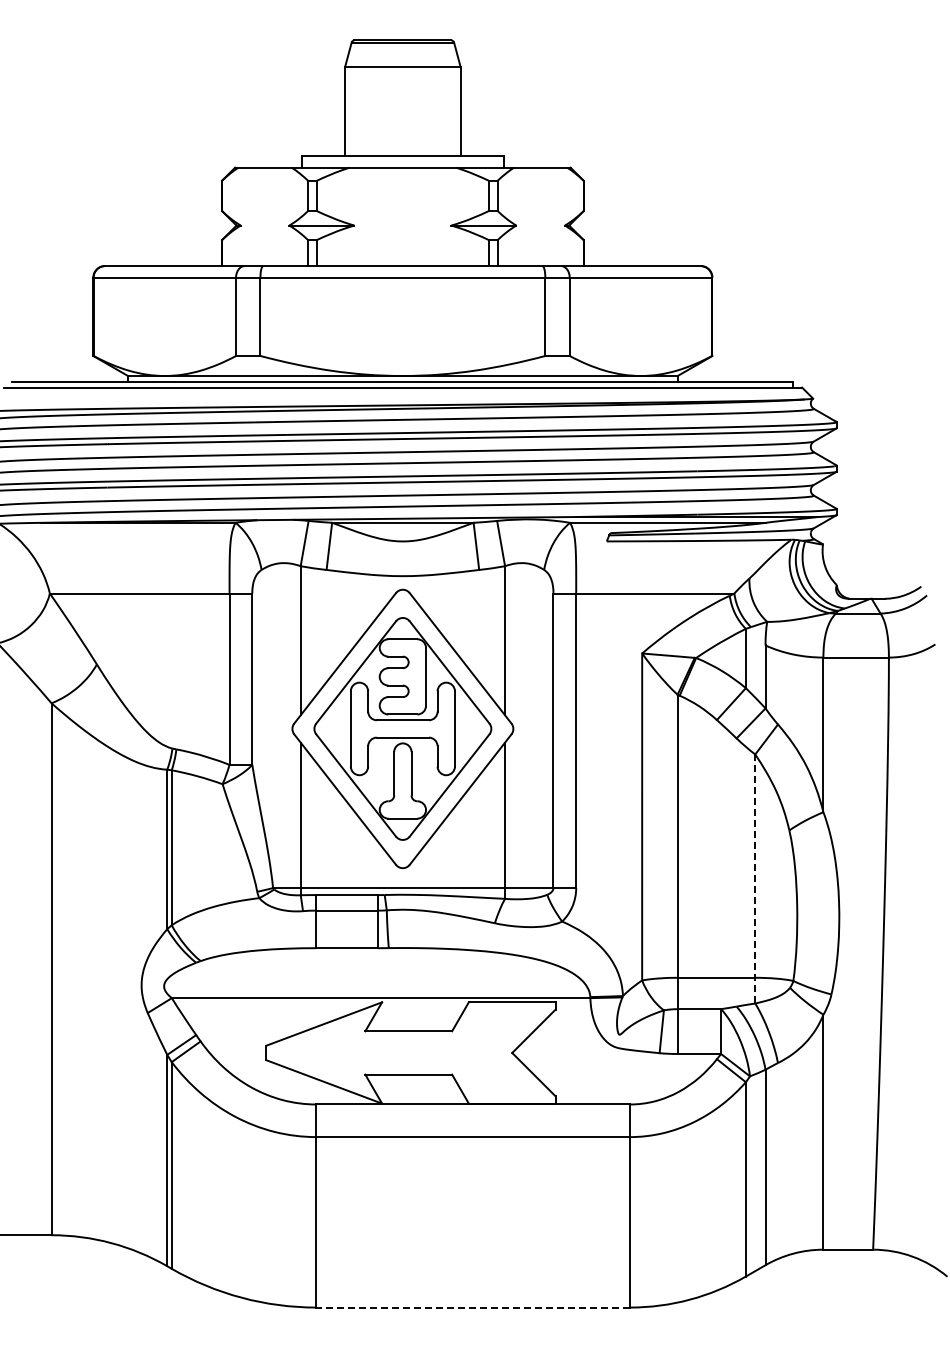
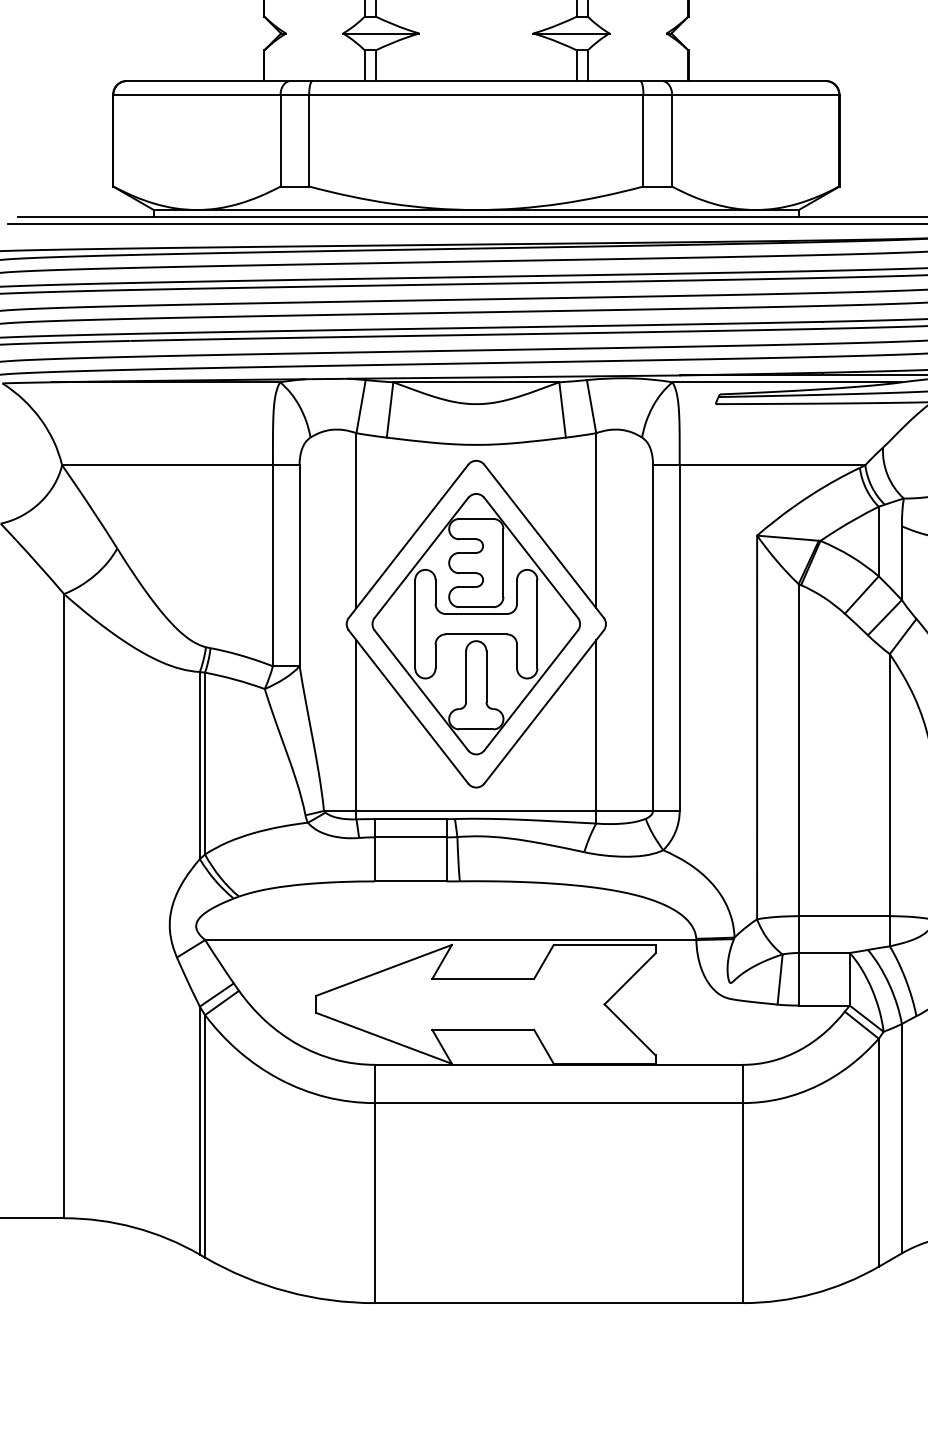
line: (755, 879) -> (890, 800), dashed -> solid
line: (473, 1307) -> (559, 1303), dashed -> solid

